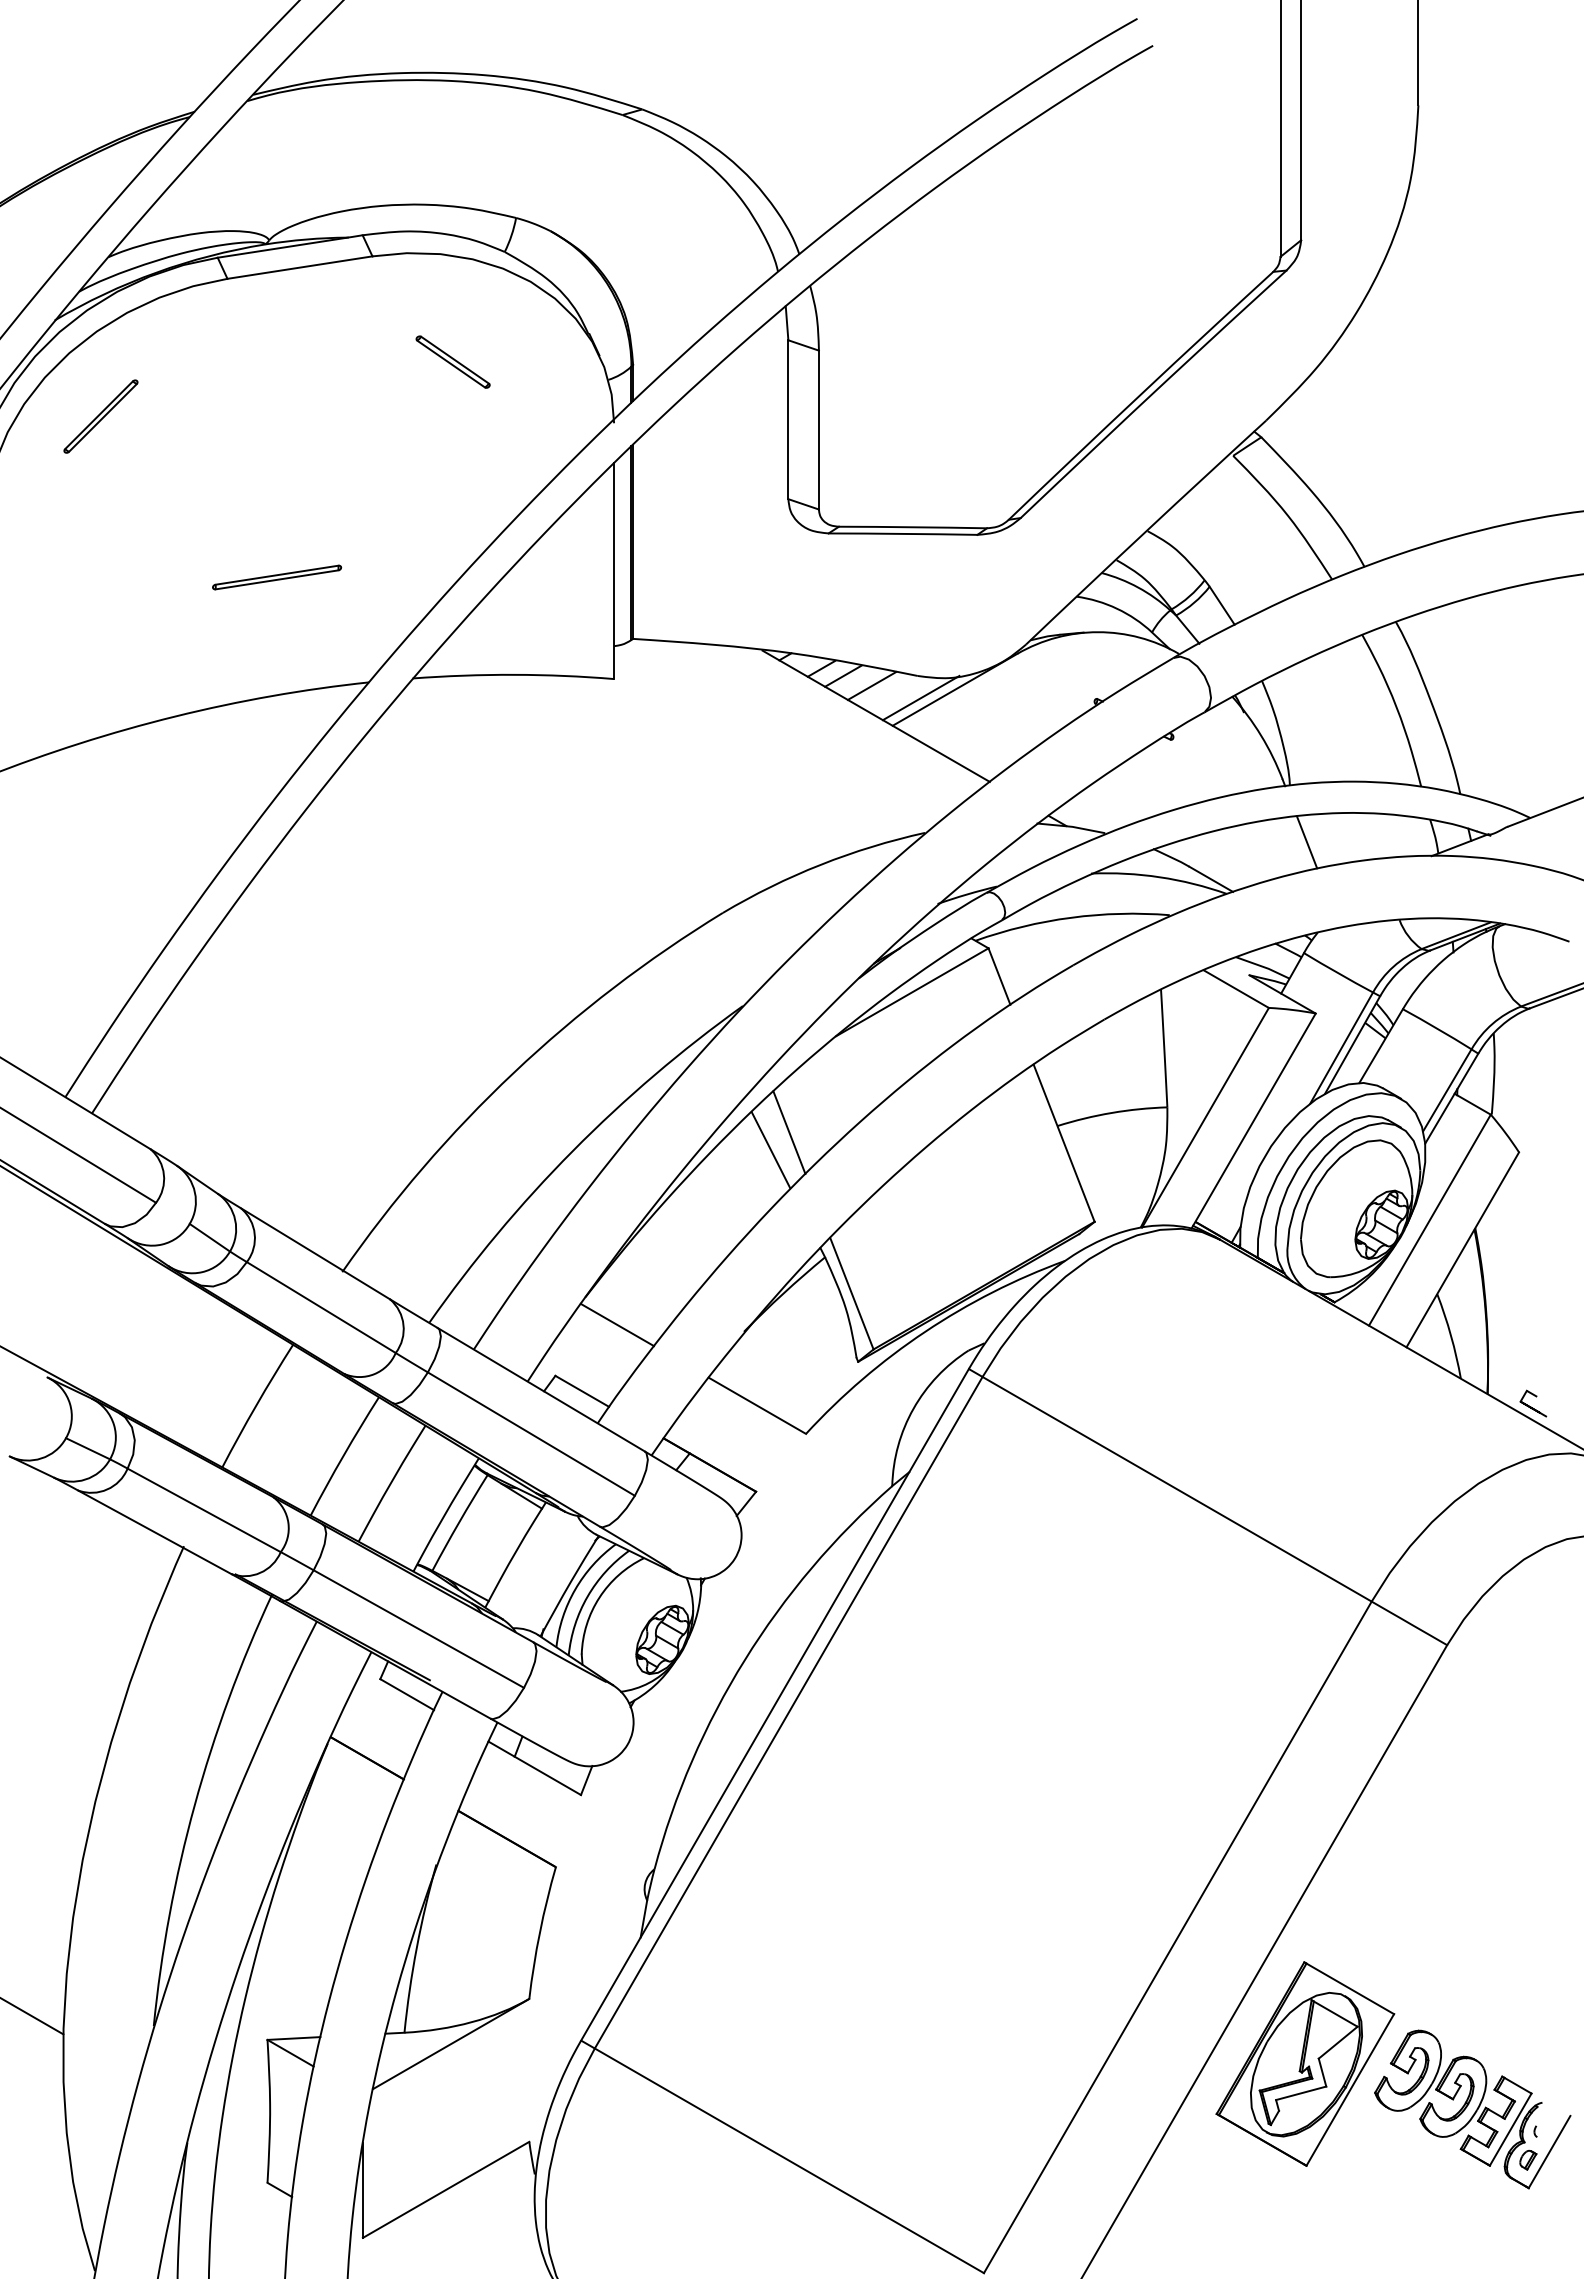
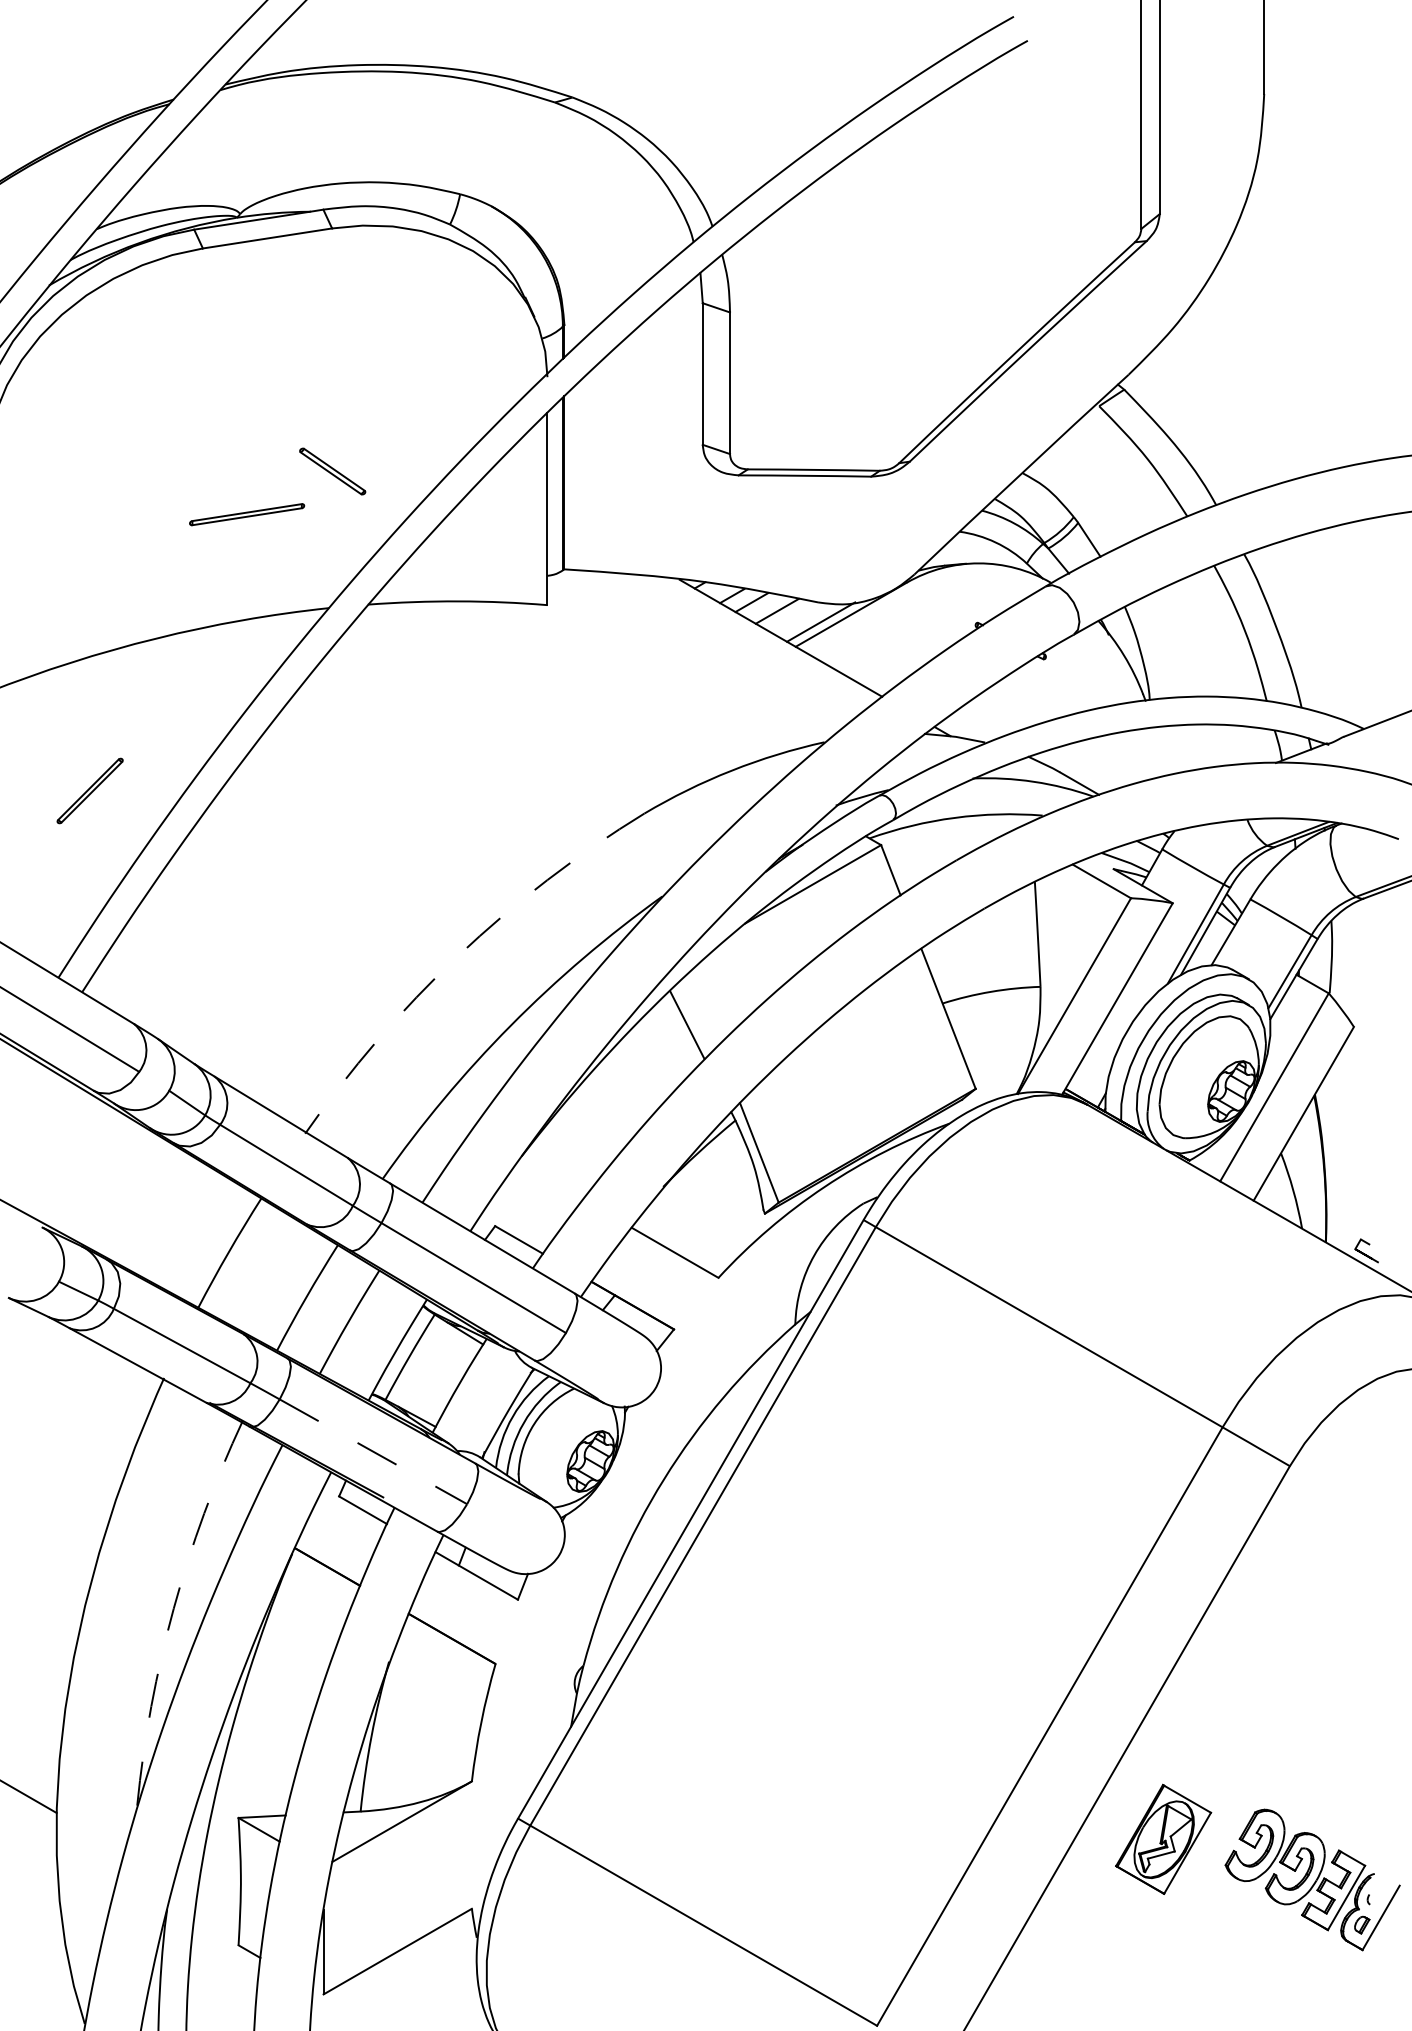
part: (452, 361) -> (332, 470), moved
part: (100, 416) -> (89, 790), moved
line: (1306, 842) -> (1164, 750), removed
arc: (513, 1072) -> (457, 955), solid -> dashed
line: (789, 1132) -> (703, 1009), removed
line: (617, 1324) -> (550, 1180), removed
line: (419, 1629) -> (374, 1452), solid -> dashed
arc: (194, 1805) -> (173, 1609), solid -> dashed
part: (1305, 2063) -> (1163, 1838), size x0.6

